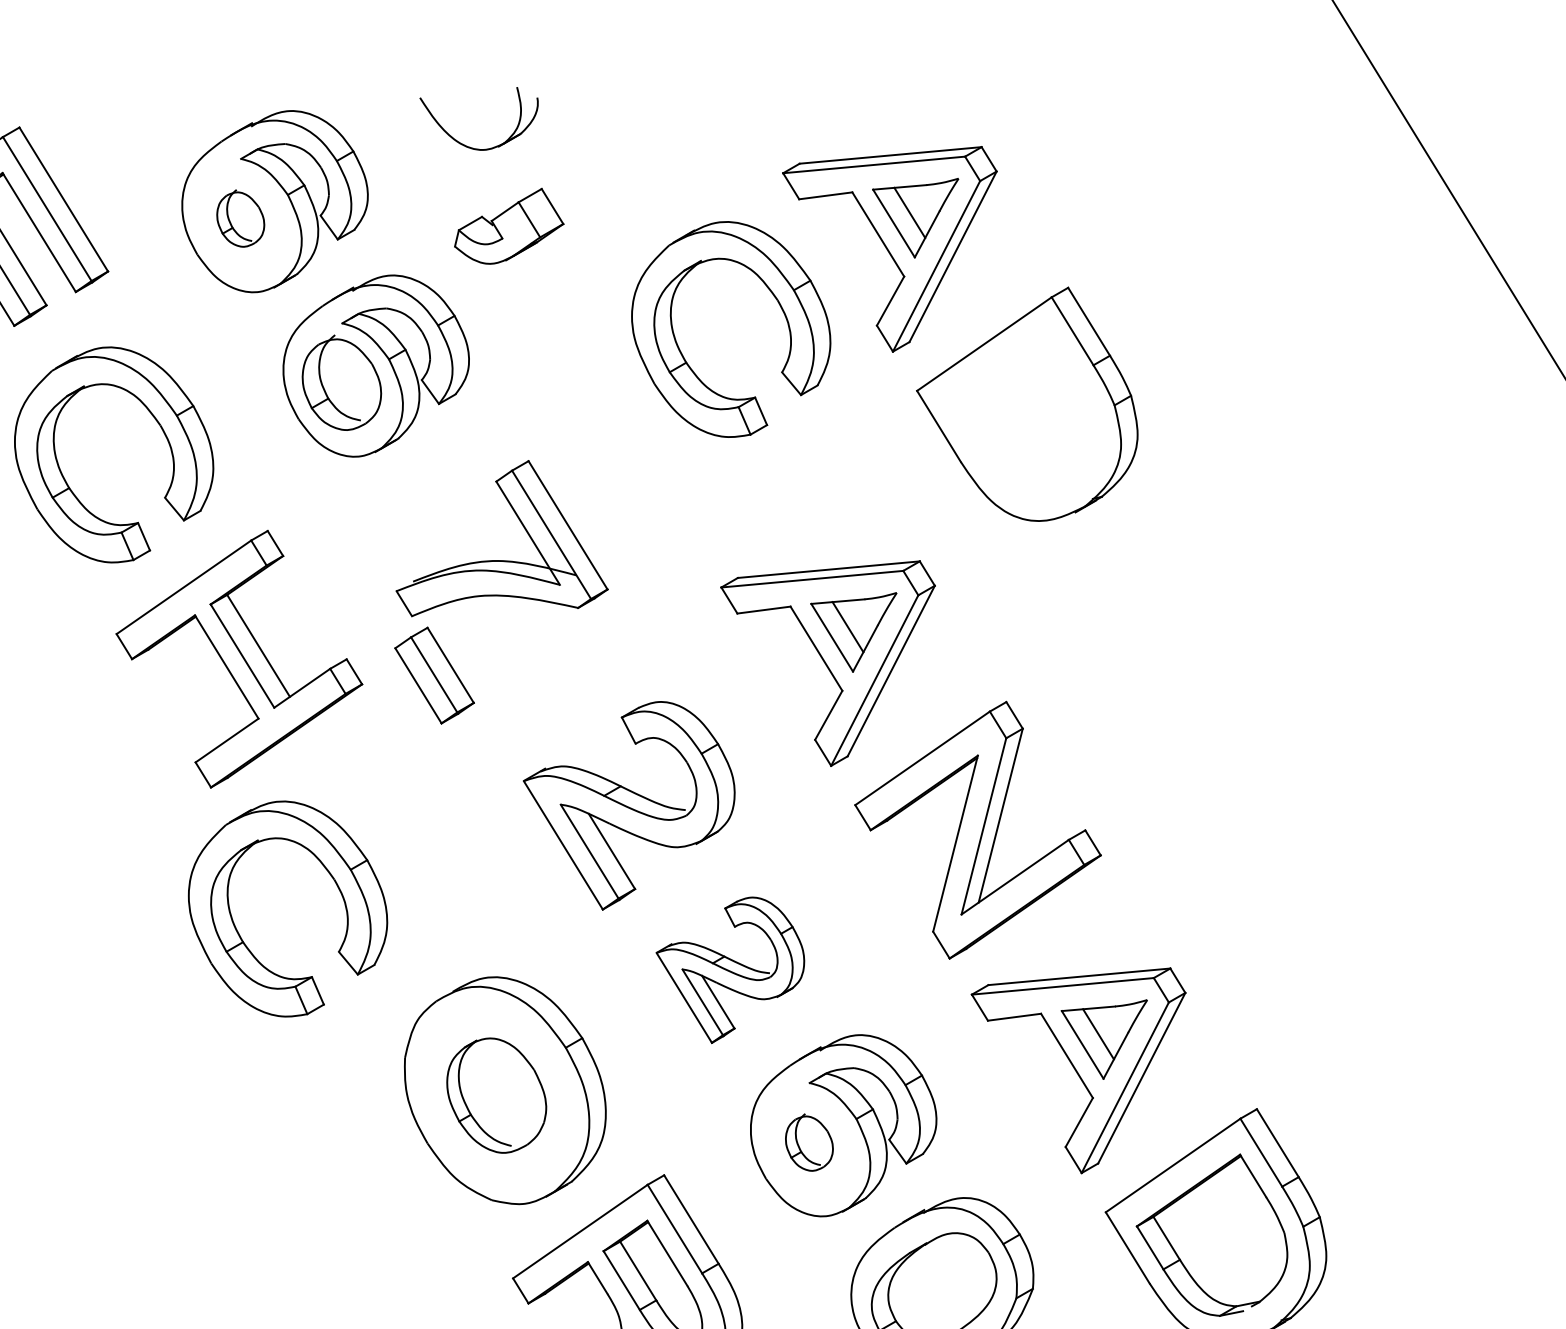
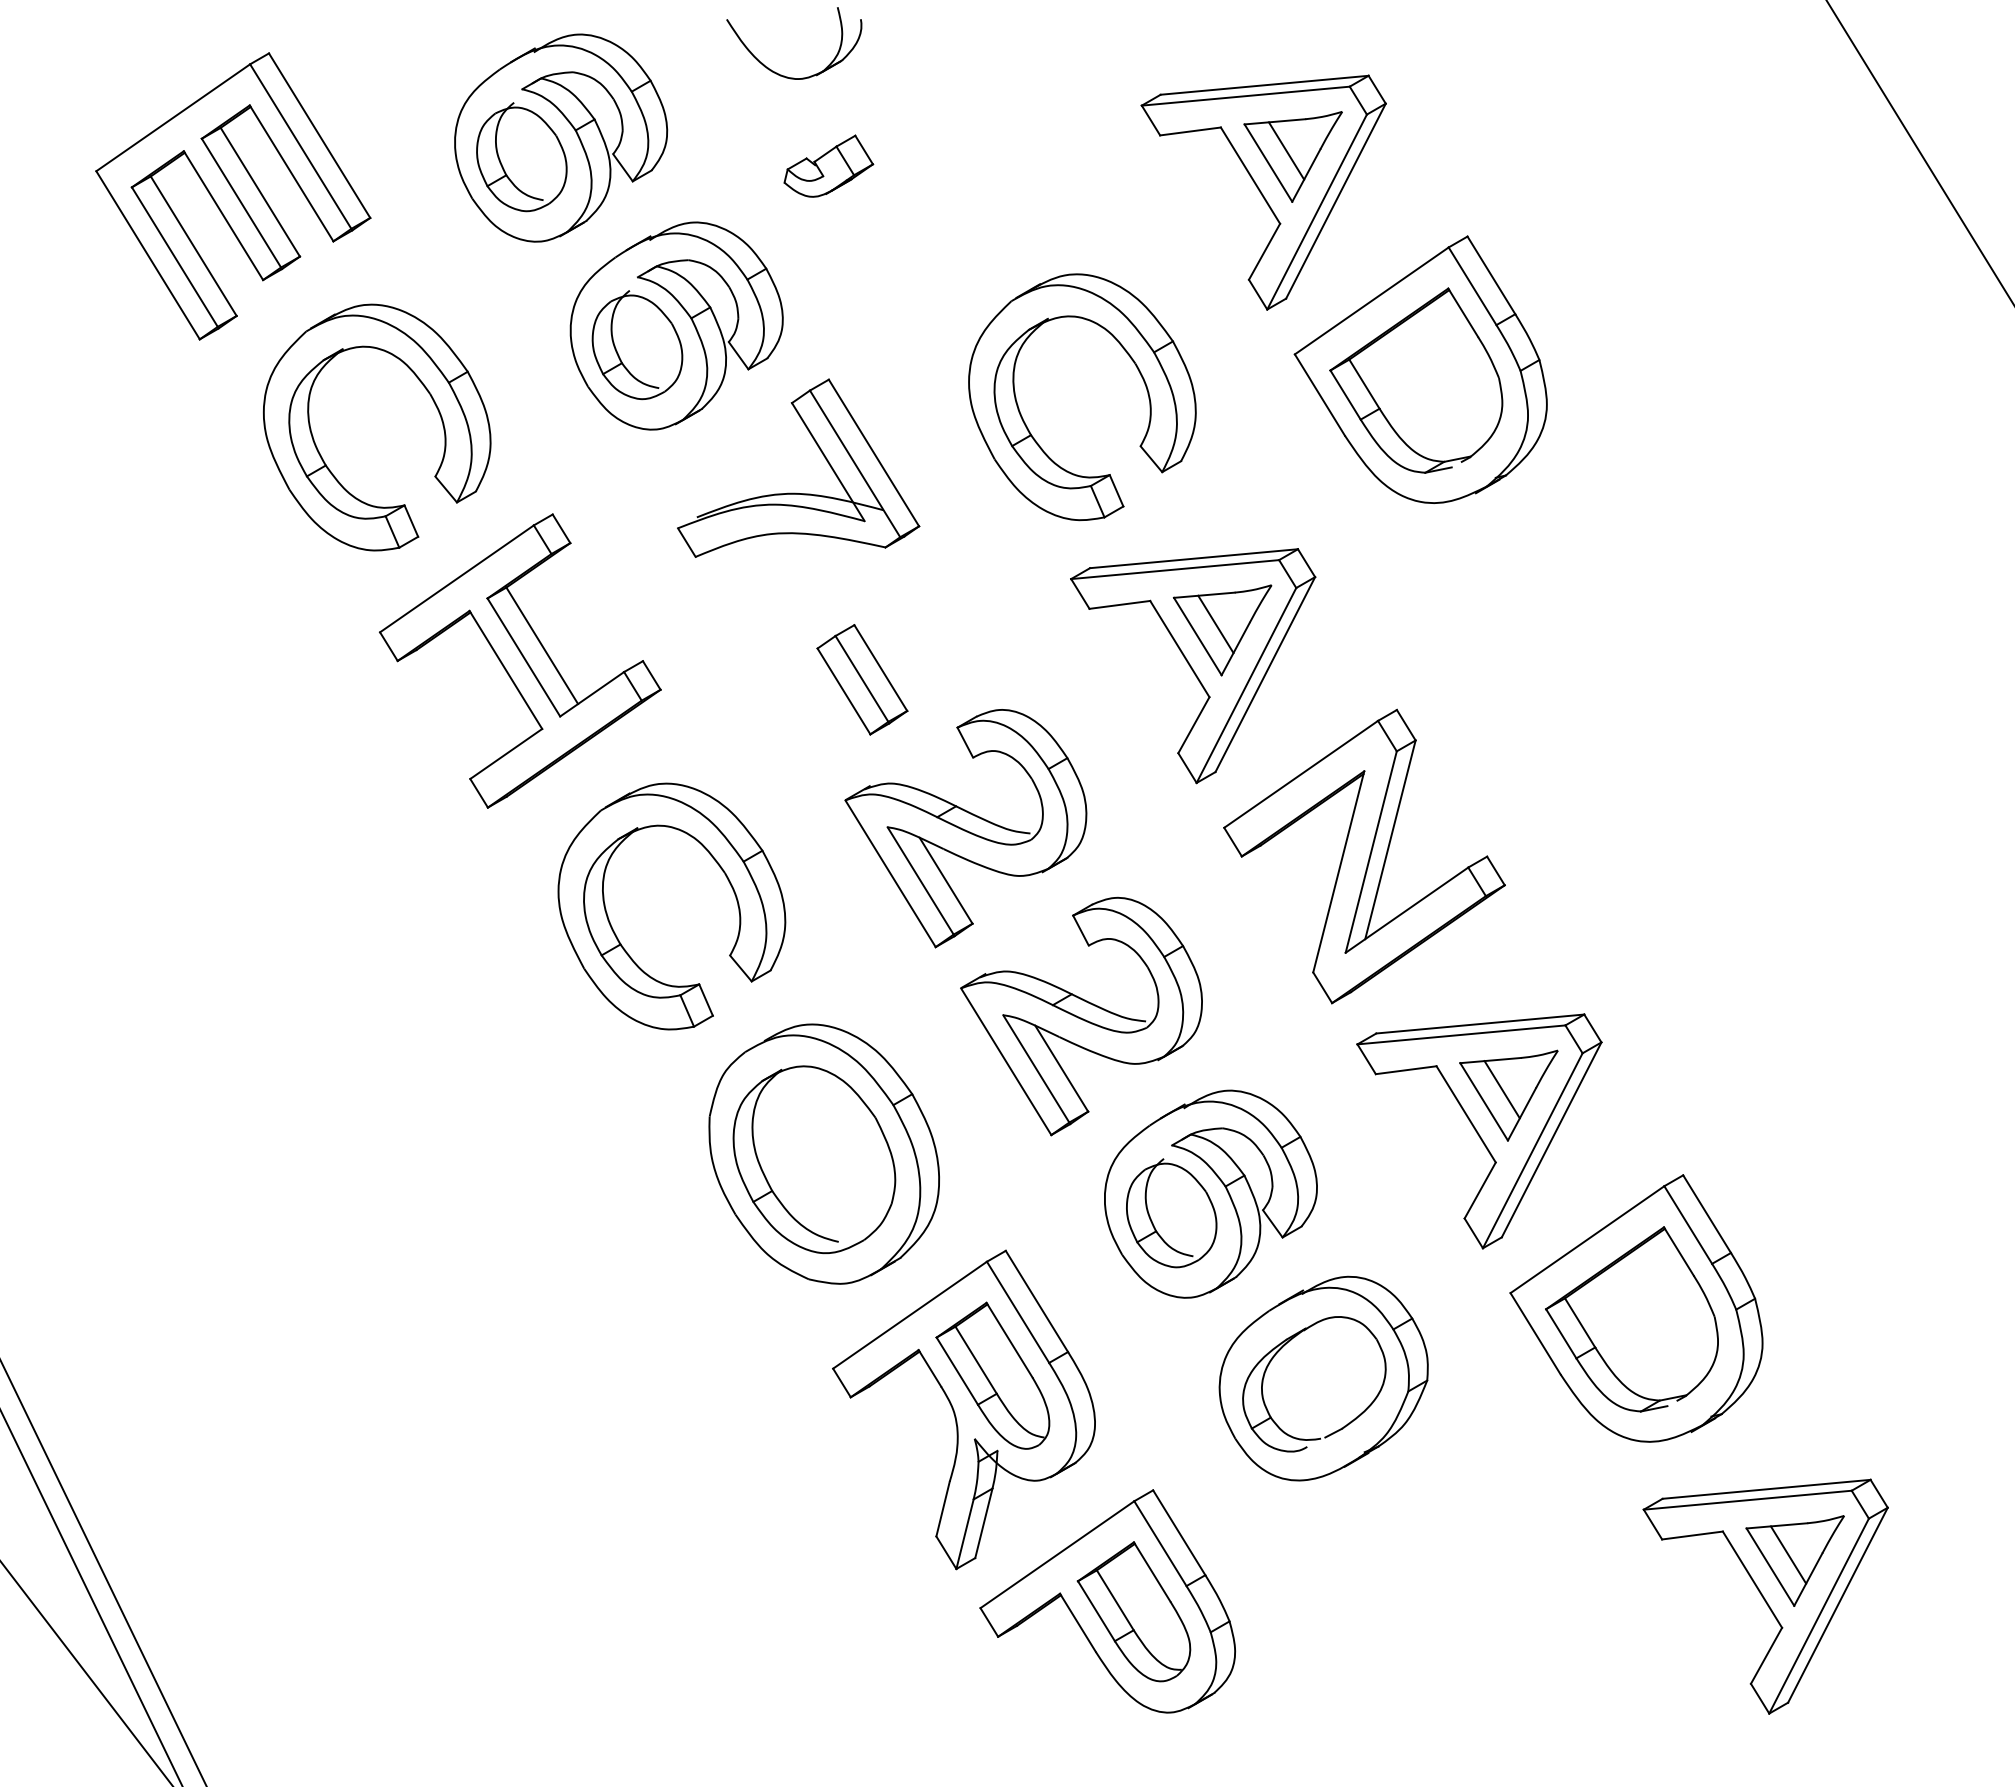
part: (240, 218) -> (521, 157), size x1.67
part: (509, 225) -> (828, 165), size x0.71
part: (777, 302) -> (1135, 366), moved
part: (1023, 413) -> (1416, 380), added
part: (500, 559) -> (796, 492), moved
part: (434, 675) -> (862, 679), moved
part: (335, 884) -> (726, 878), moved
part: (730, 970) -> (1081, 1016), size x1.43
part: (496, 1095) -> (814, 1159), size x1.43
part: (809, 1142) -> (1171, 1213), size x1.67

